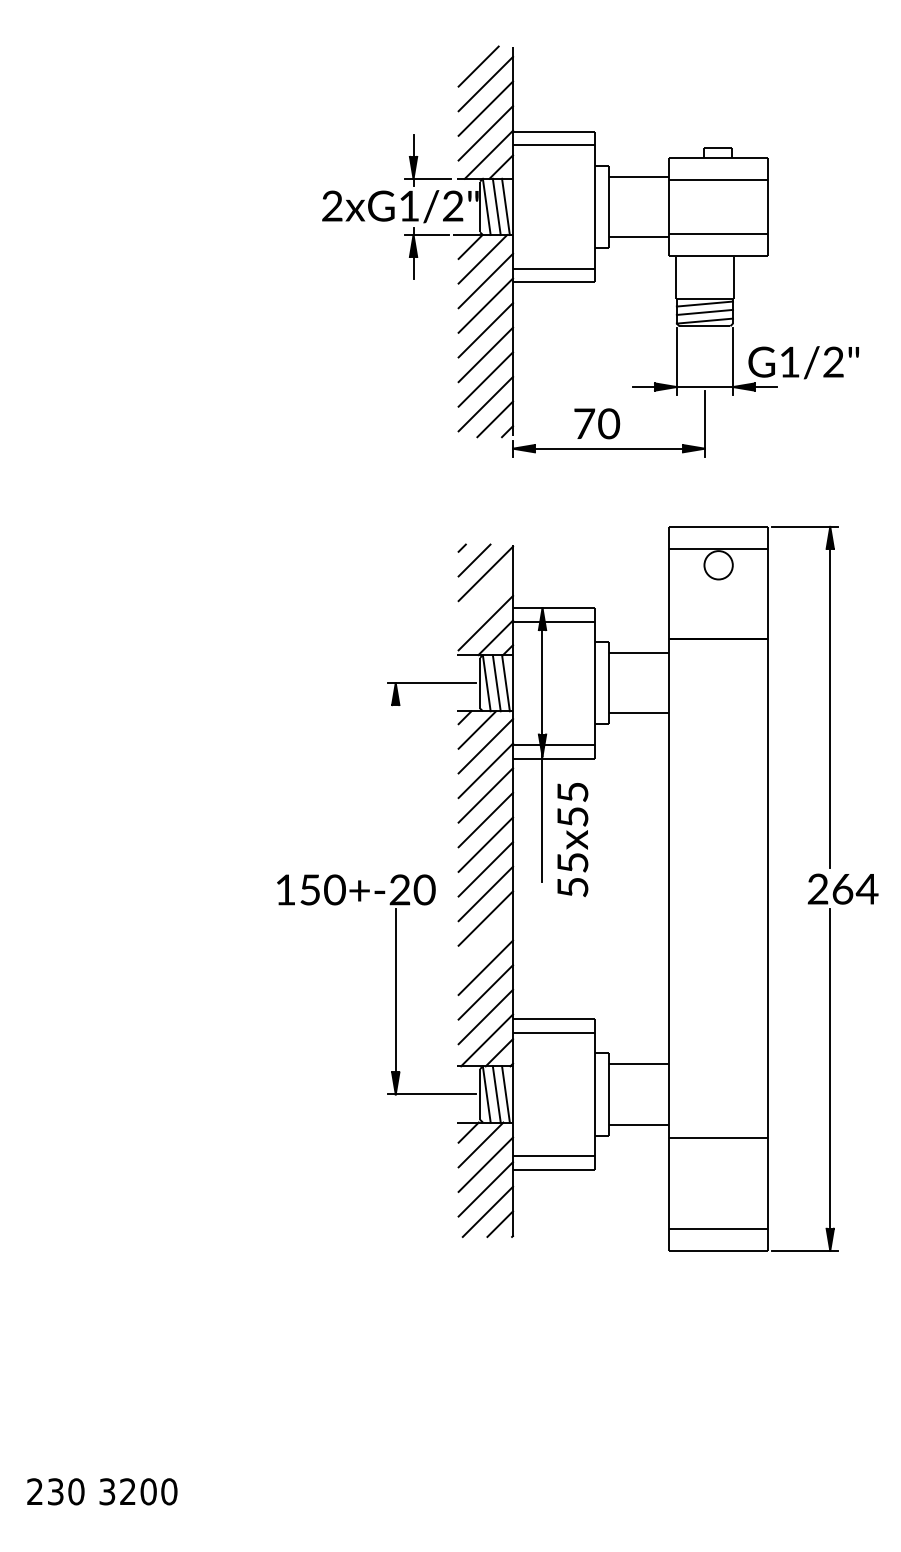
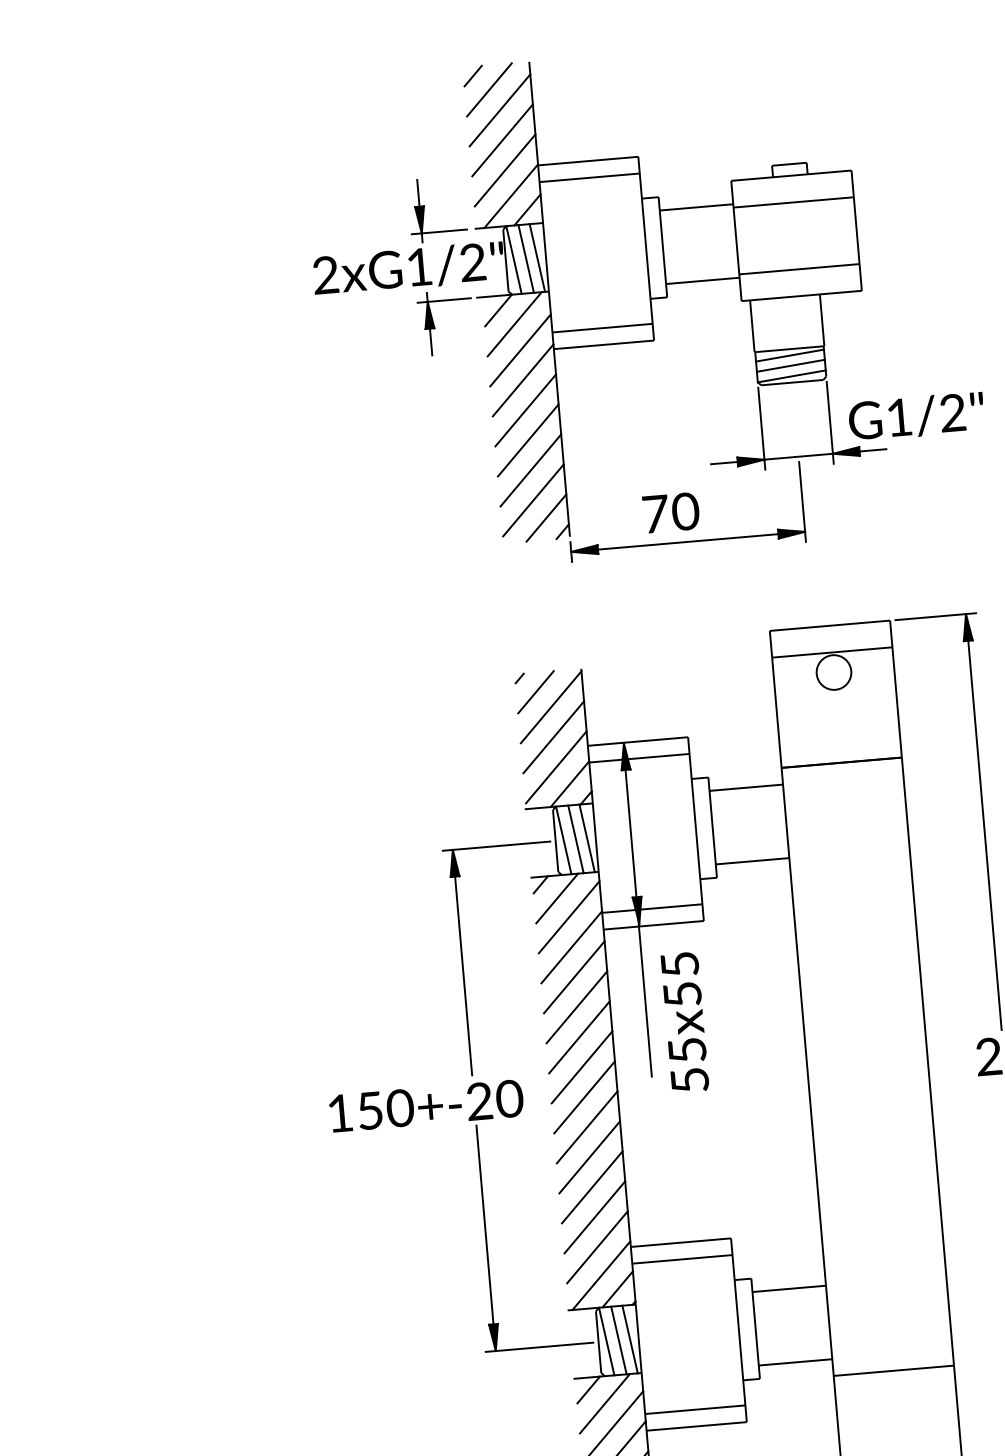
line: (466, 54) -> (473, 76), added
line: (485, 598) -> (553, 737), added
line: (395, 786) -> (463, 975), added
line: (485, 942) -> (589, 1156), added

